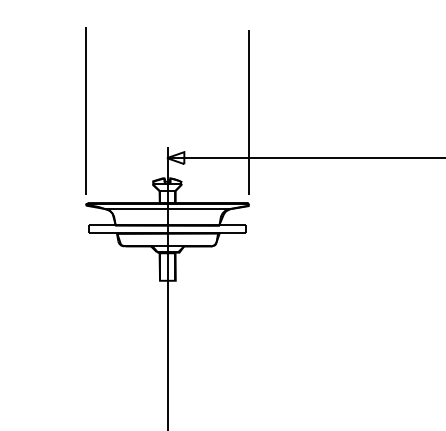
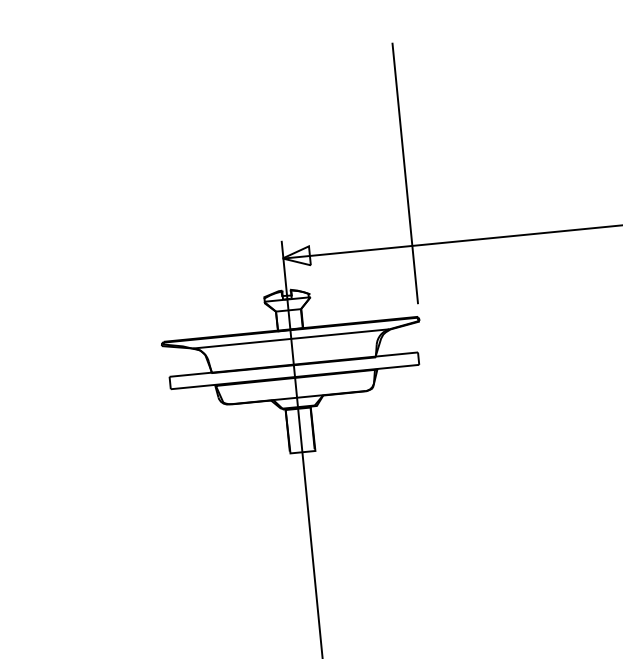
line: (85, 110) -> (146, 195), removed

